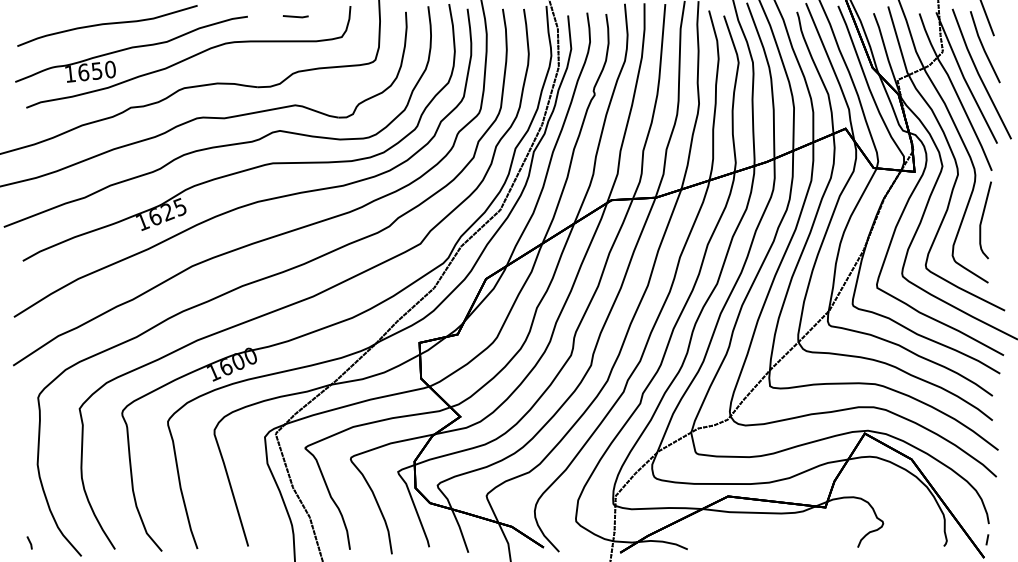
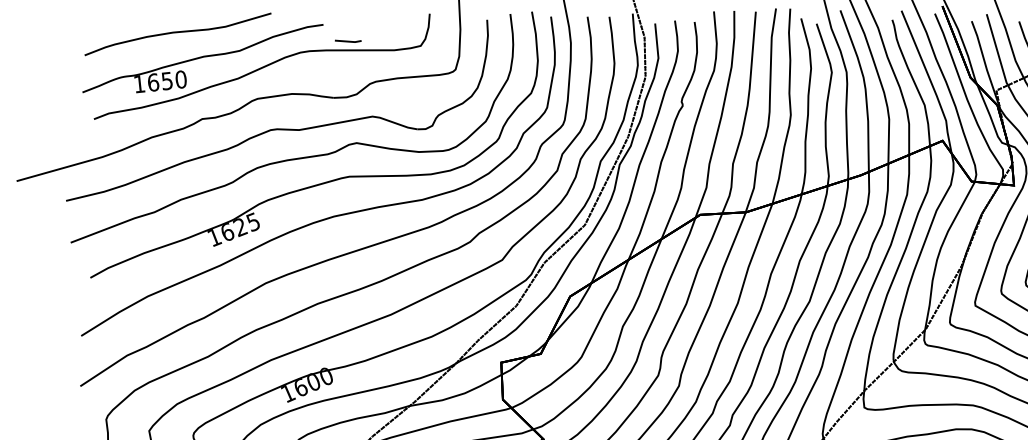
line: (295, 16) -> (347, 41), moved

